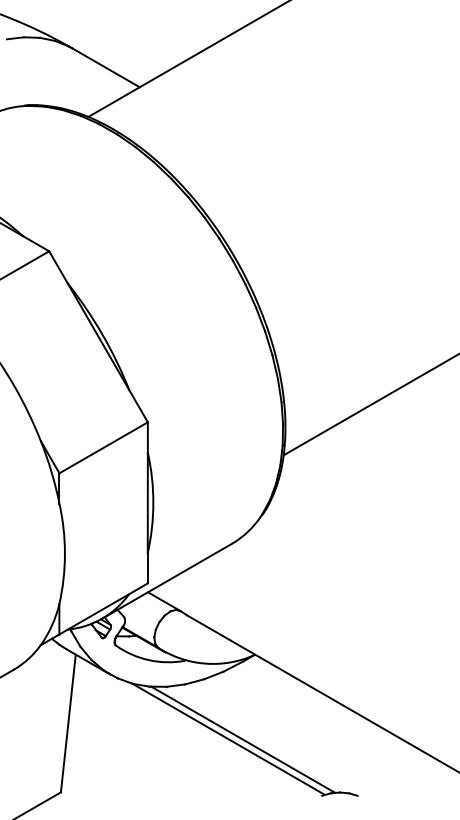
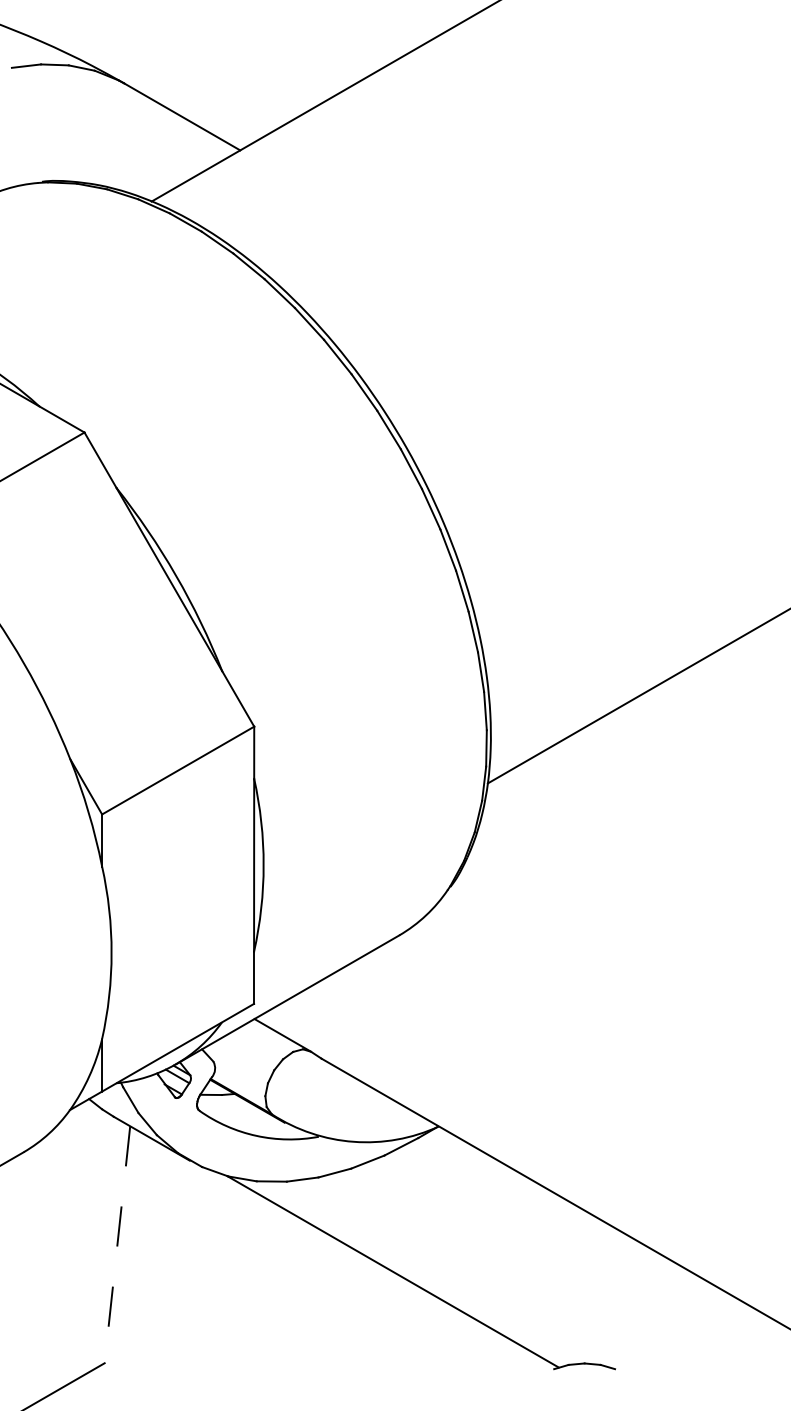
line: (68, 723) -> (117, 1244), solid -> dashed
line: (243, 739) -> (418, 1272), removed

